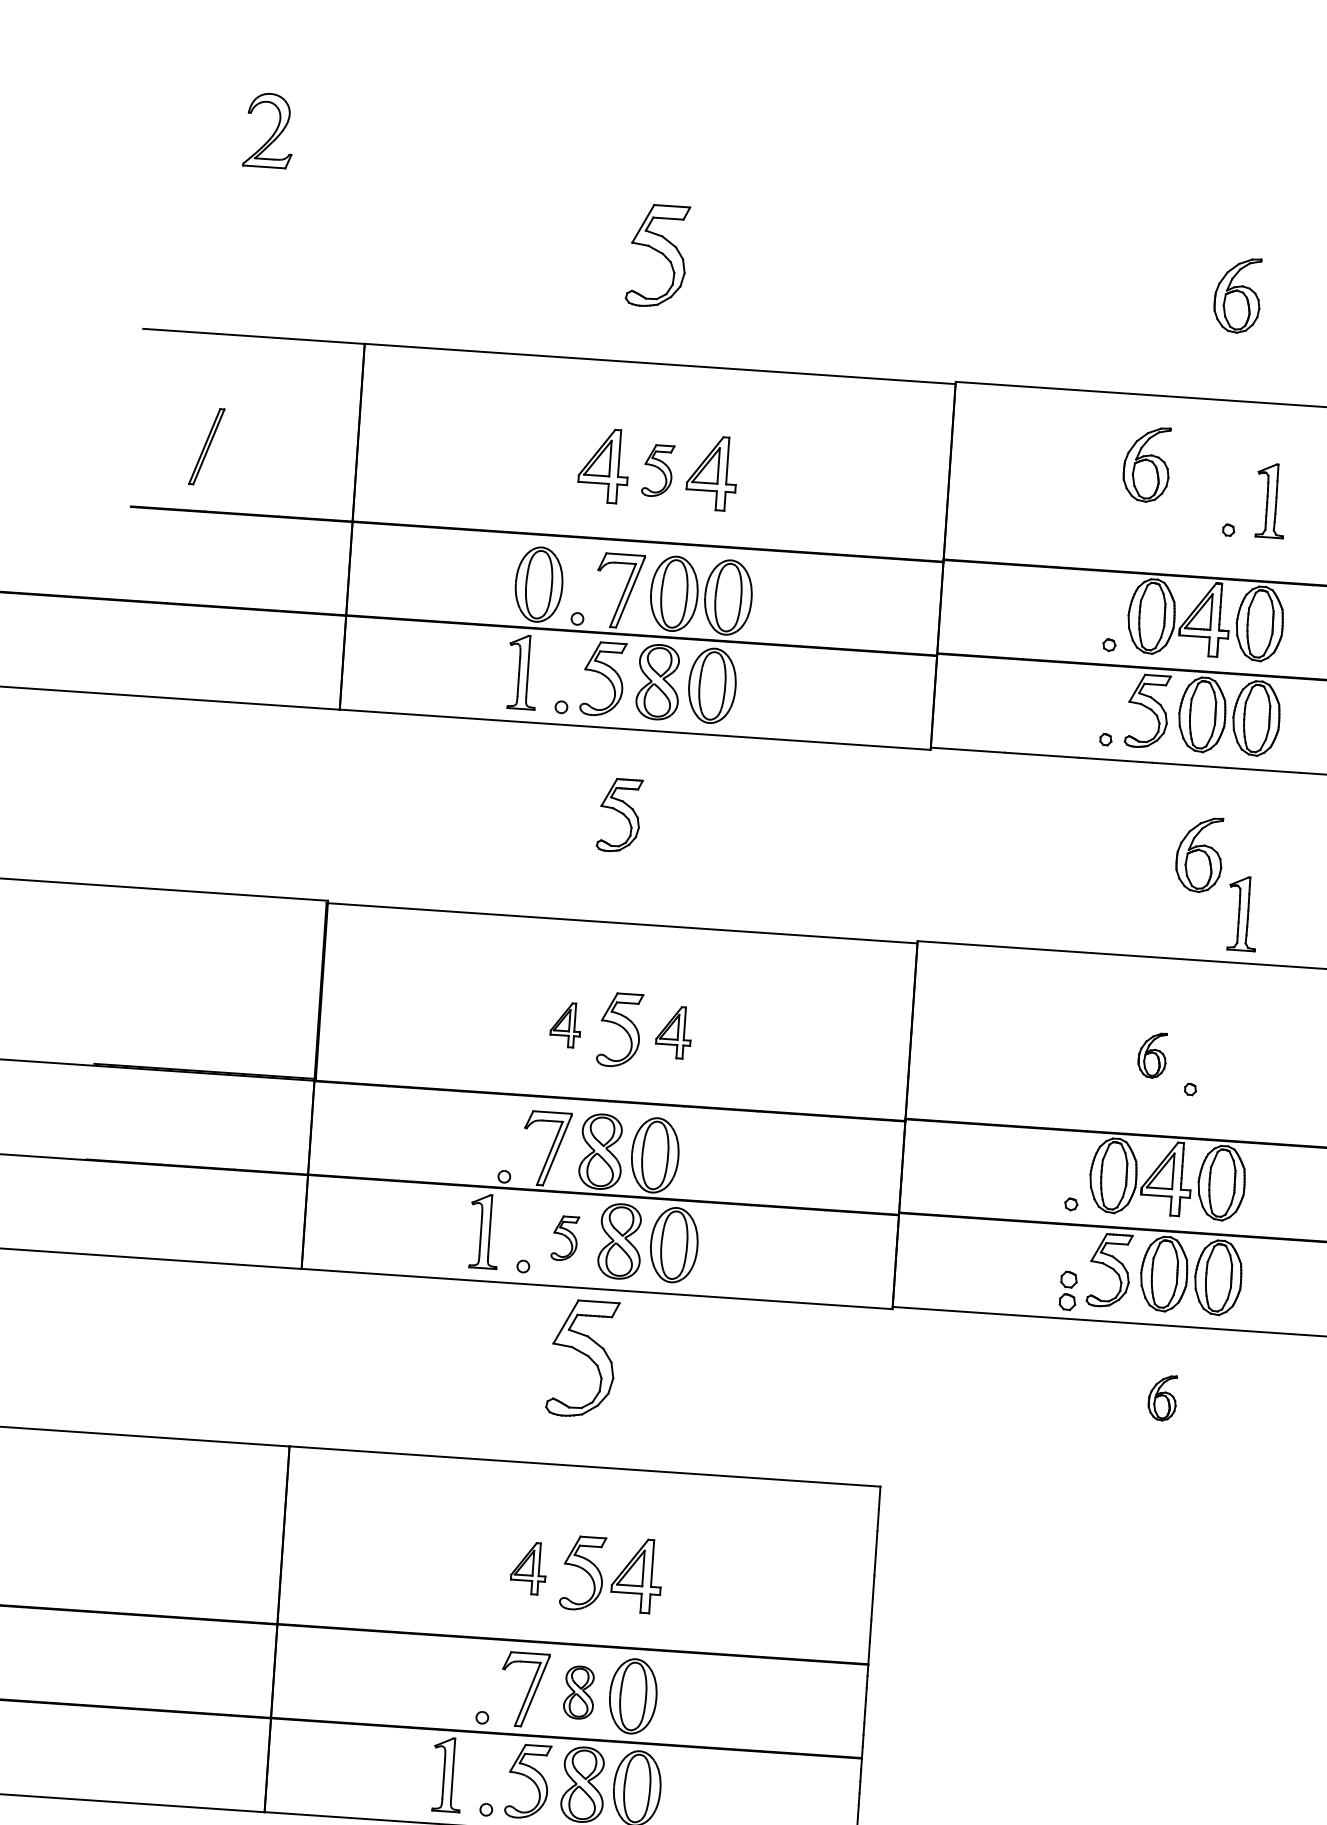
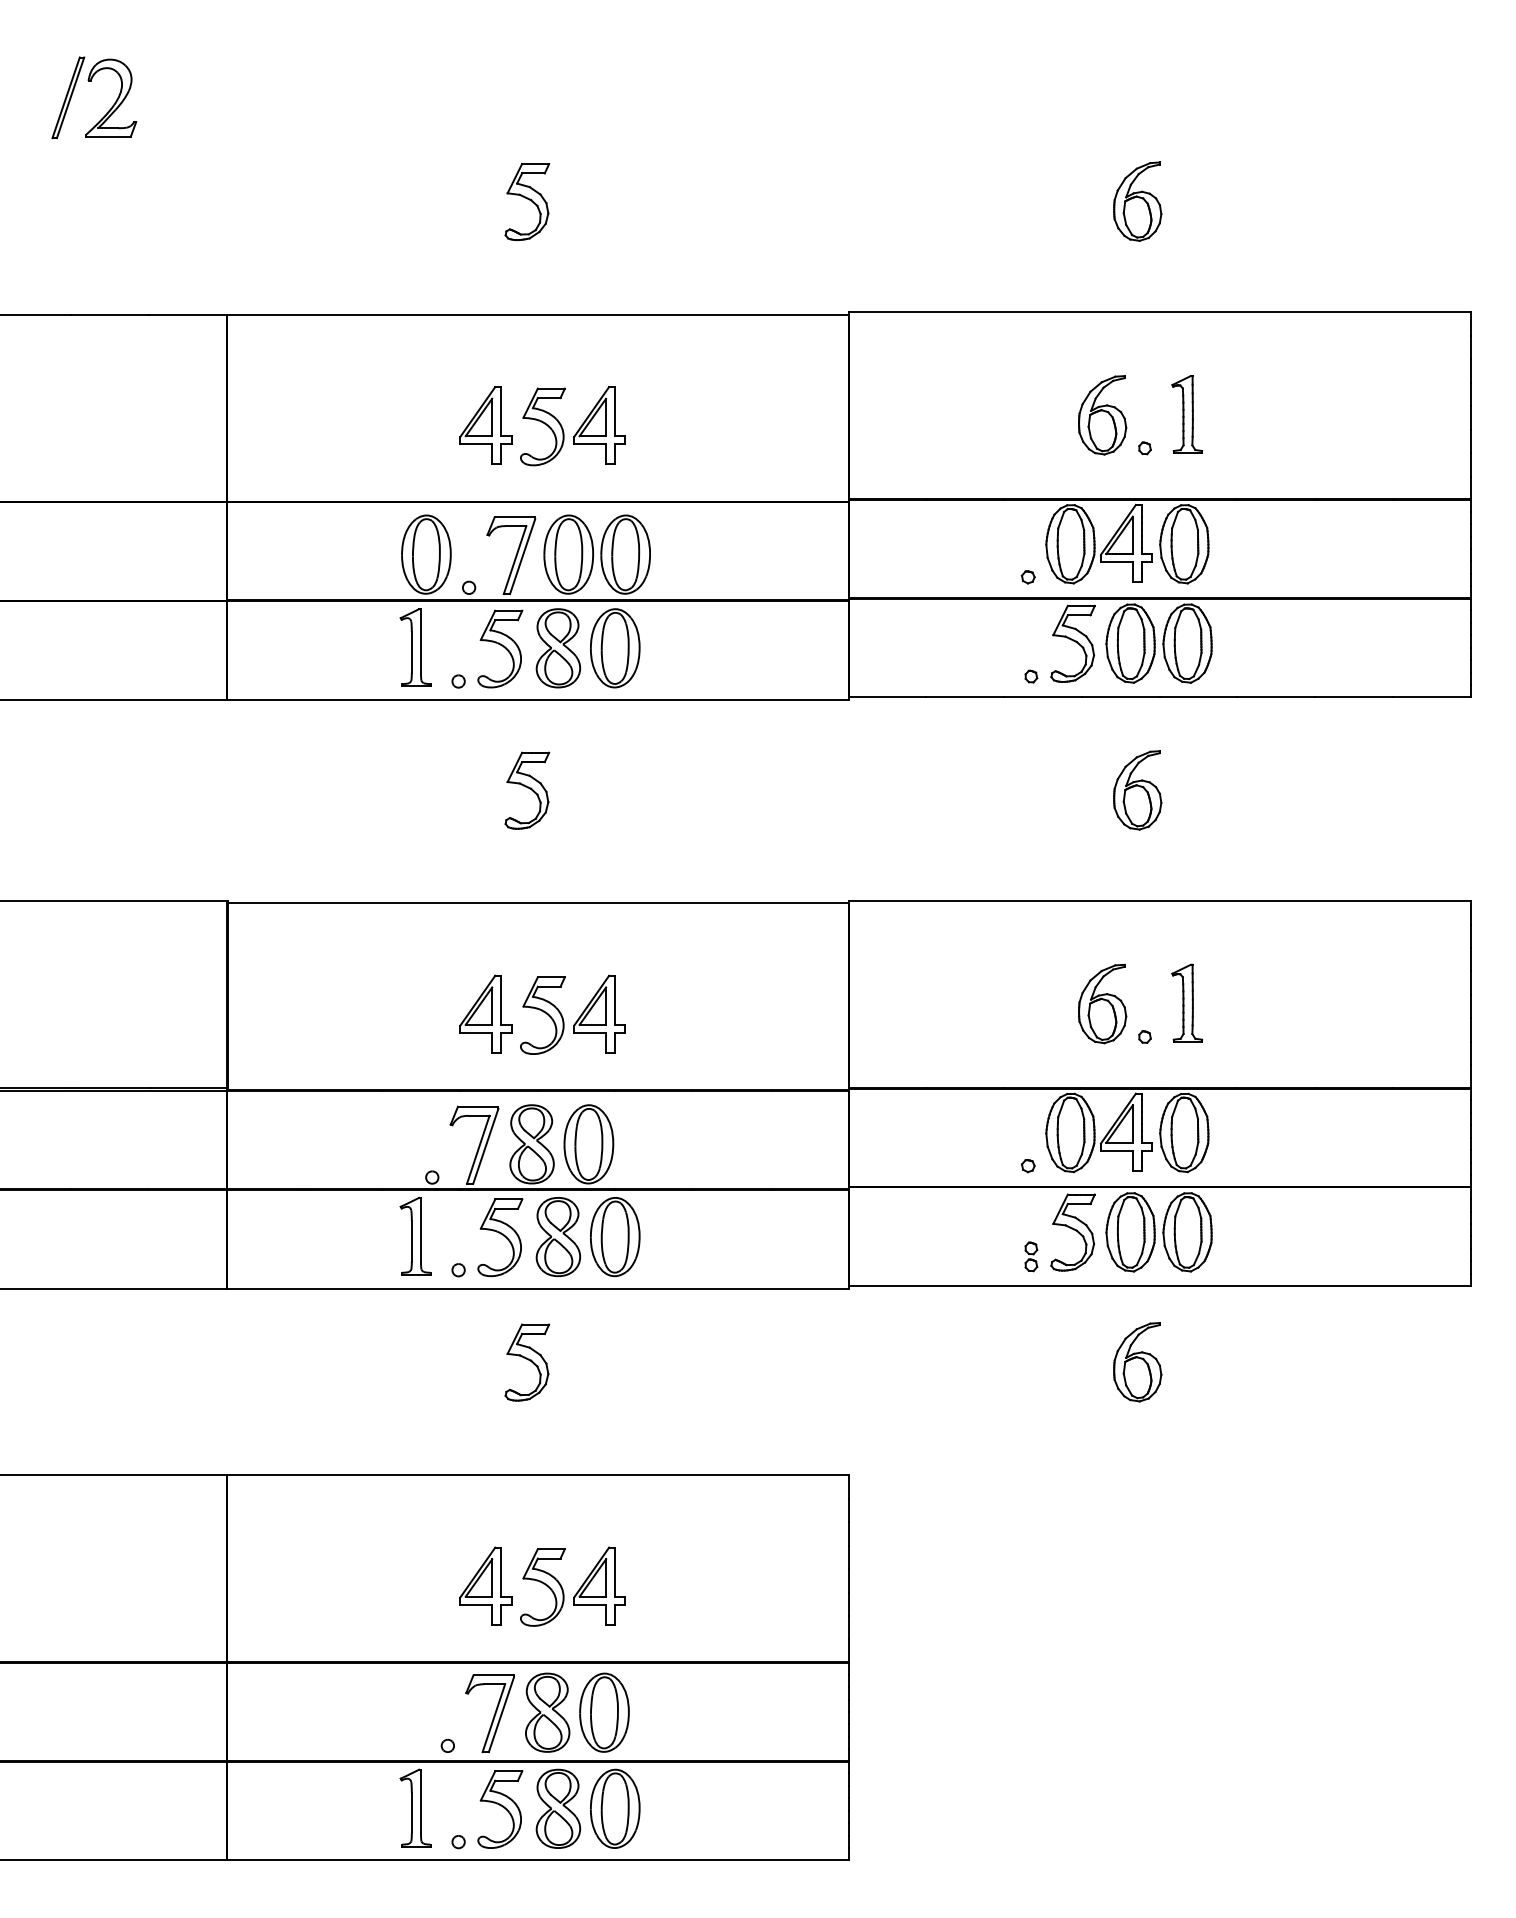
part: (657, 256) -> (527, 202), size x0.71
part: (206, 446) -> (68, 97), moved
part: (1146, 464) -> (1102, 415), moved
part: (657, 470) -> (542, 426), size x1.43
part: (1243, 913) -> (1187, 1002), moved
part: (565, 1024) -> (485, 1013), size x1.67
part: (673, 1031) -> (599, 1013), size x1.43
part: (1152, 1054) -> (1102, 1003), size x1.67
part: (565, 1238) -> (500, 1237), size x1.67
part: (1068, 1290) -> (1031, 1256), size x0.71
part: (582, 1358) -> (527, 1362), size x0.62
part: (1162, 1398) -> (1137, 1362), size x1.67
part: (528, 1567) -> (485, 1585), size x1.43
part: (579, 1692) -> (547, 1712), size x1.43

